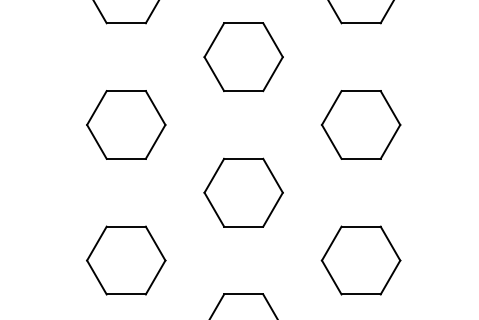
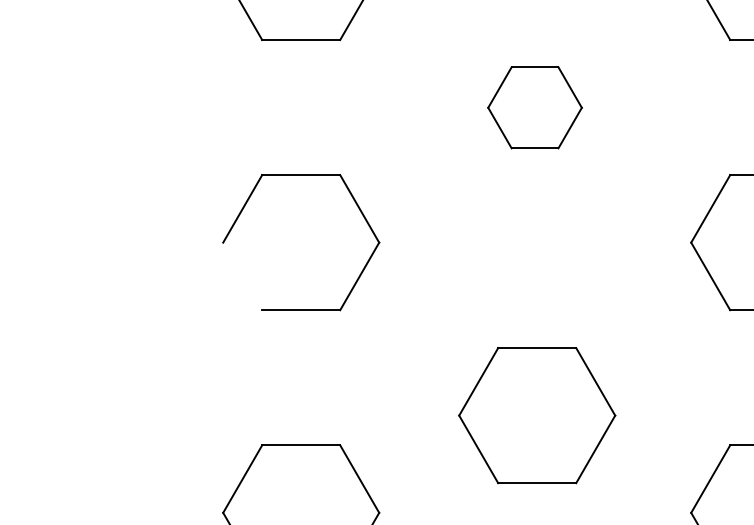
part: (243, 57) -> (534, 108), size x0.6
line: (96, 141) -> (241, 275), removed
part: (243, 192) -> (536, 415), moved

